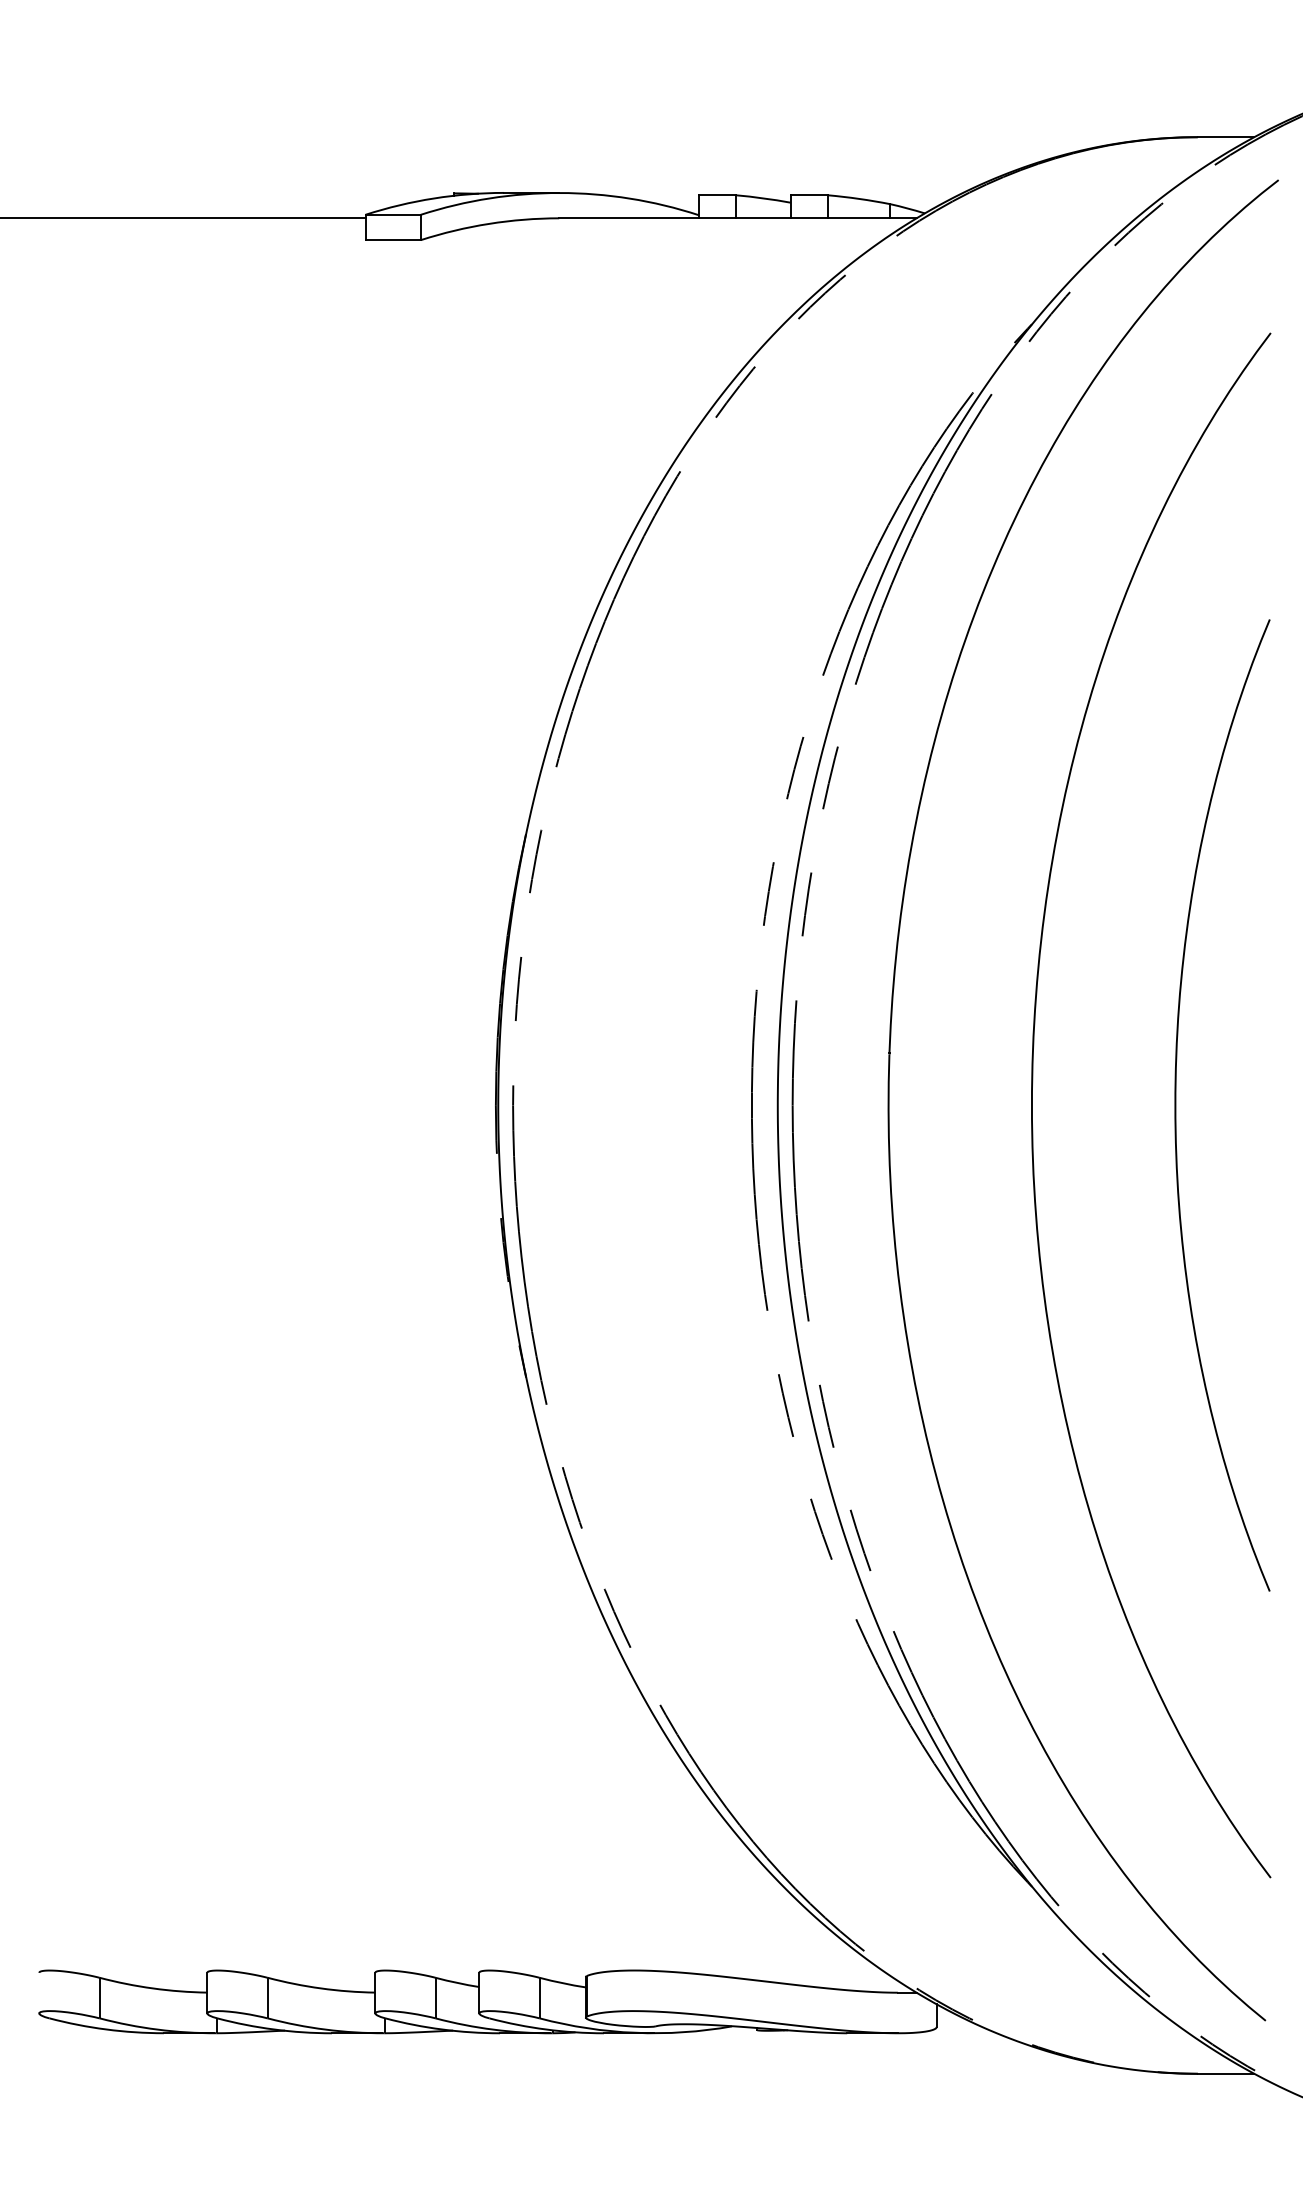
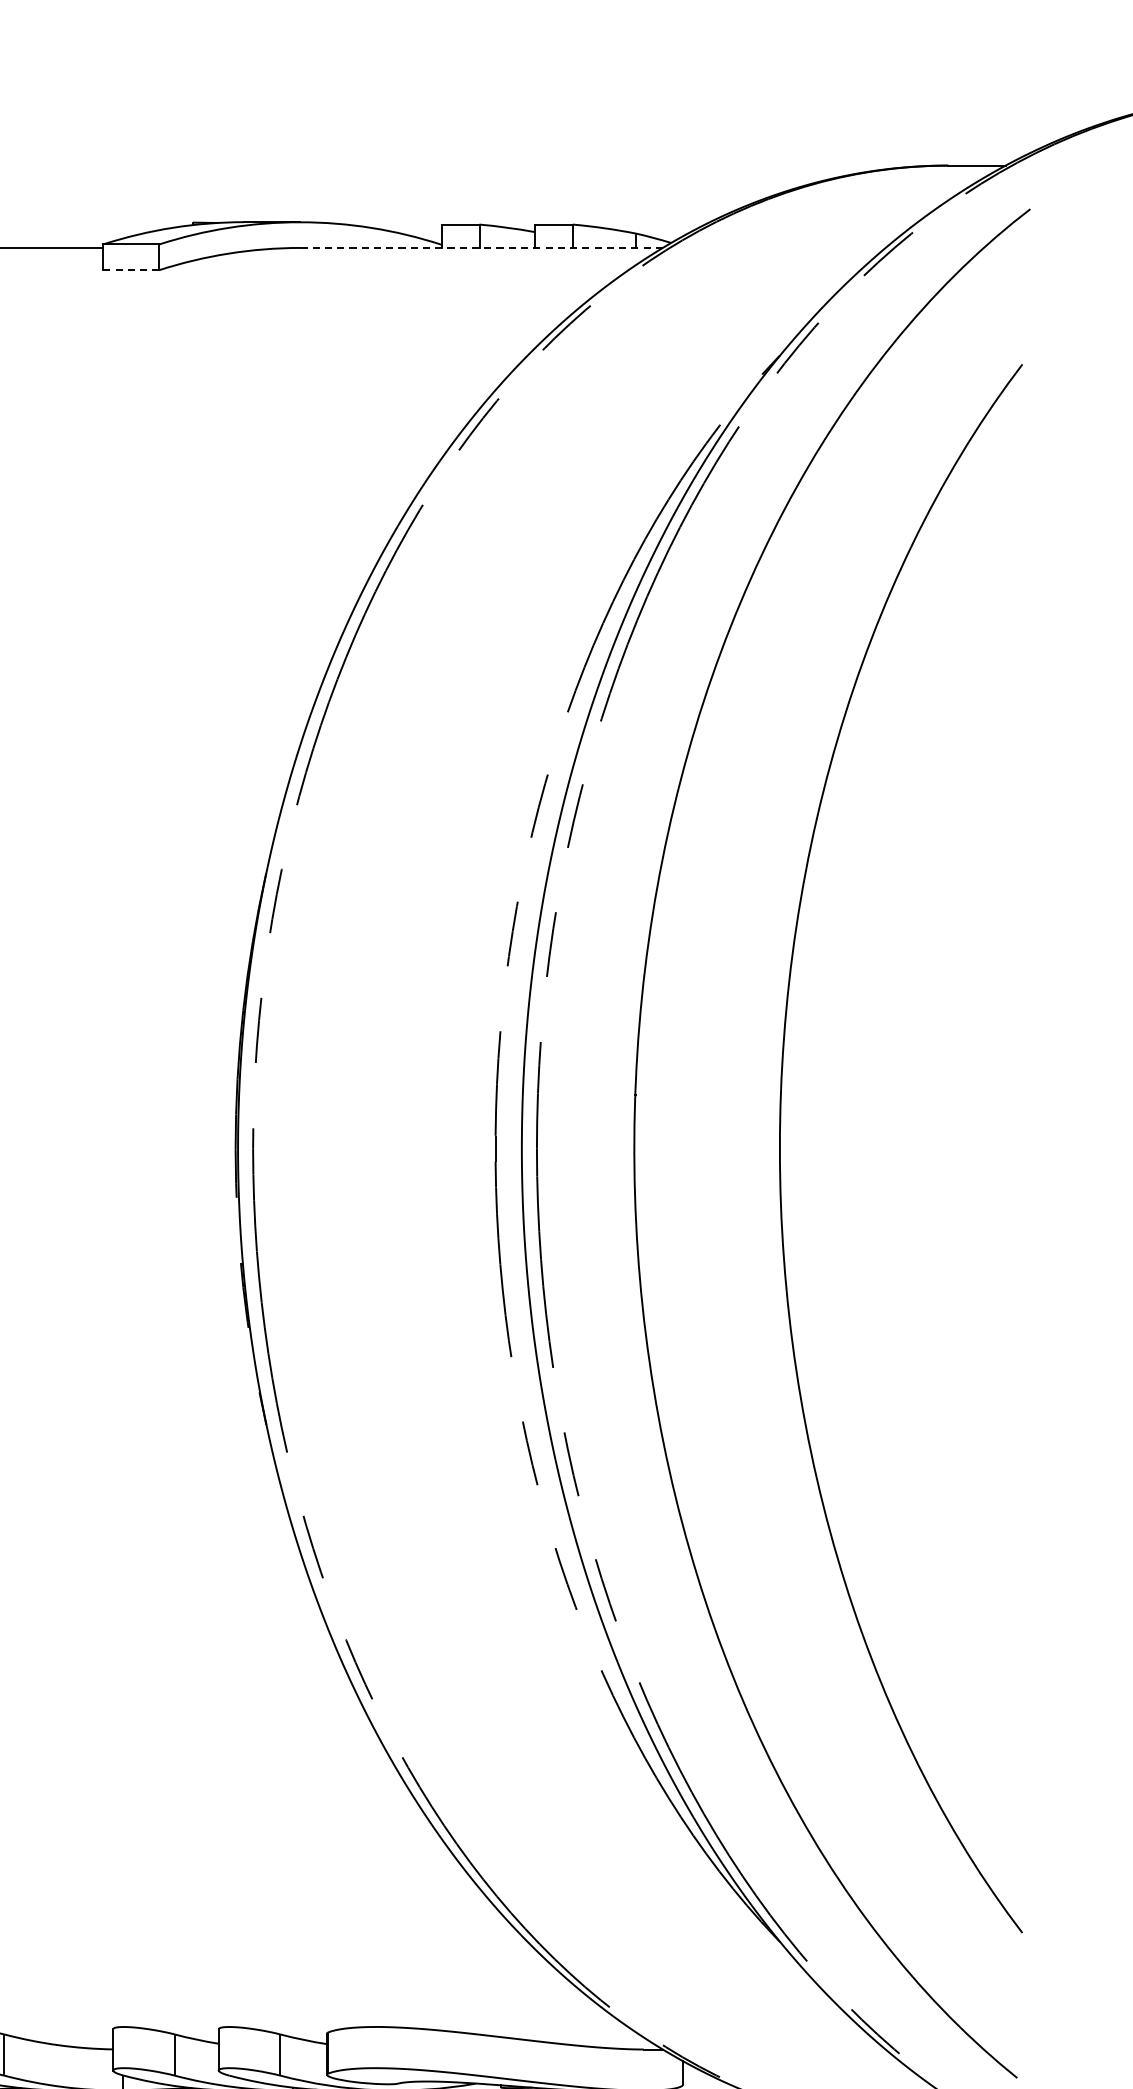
line: (737, 218) -> (480, 248), solid -> dashed
line: (393, 240) -> (131, 270), solid -> dashed
curve: (1176, 1105) -> (926, 1148), removed

